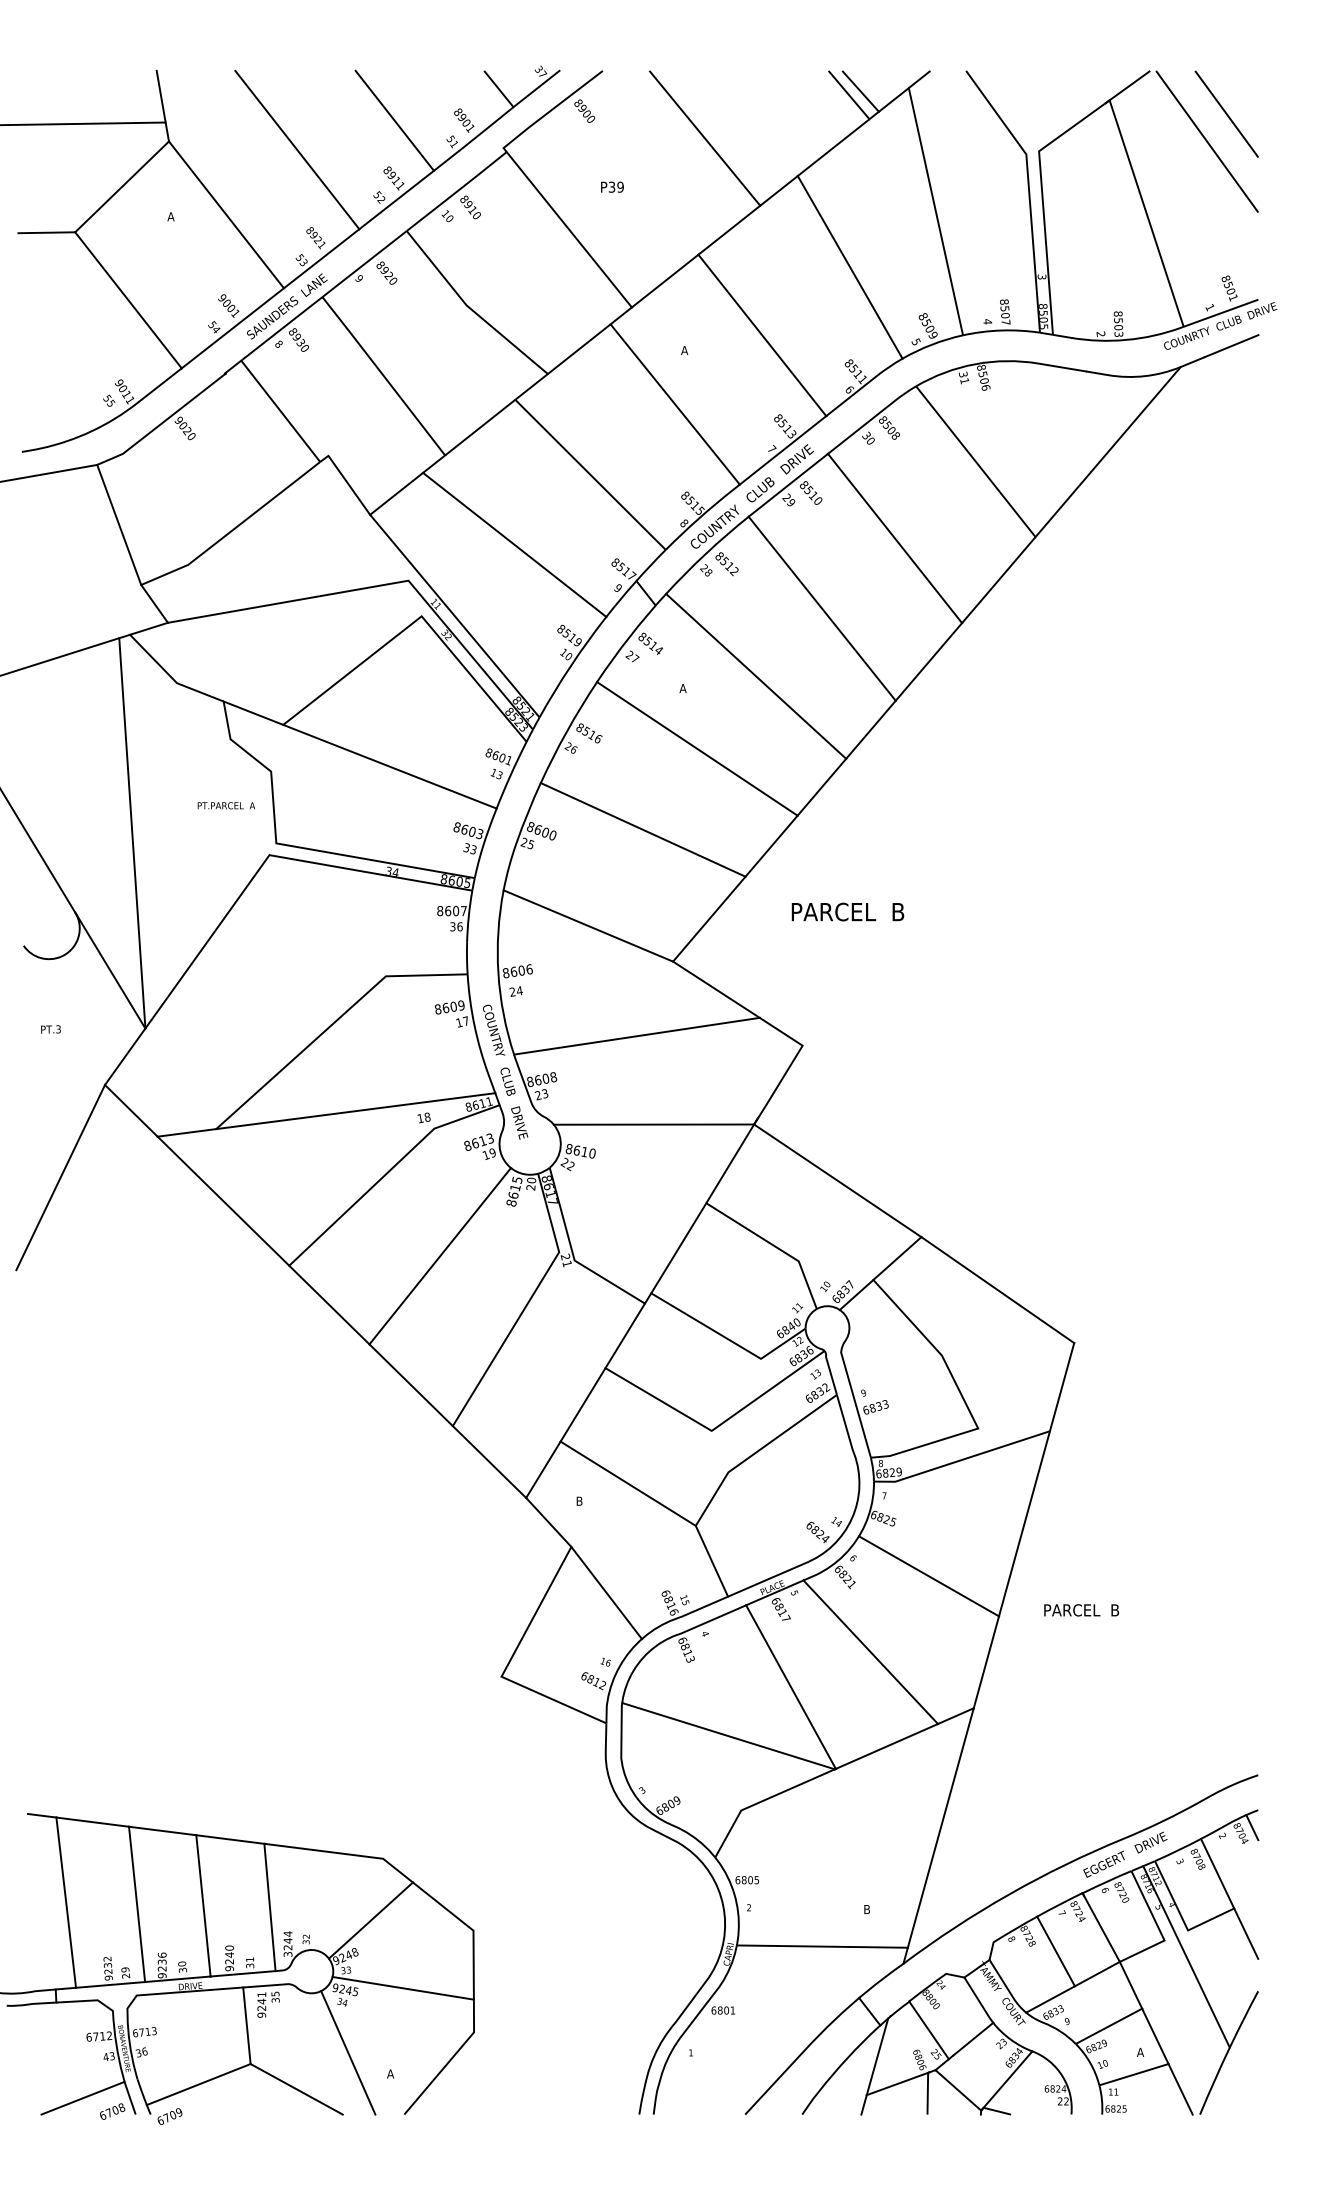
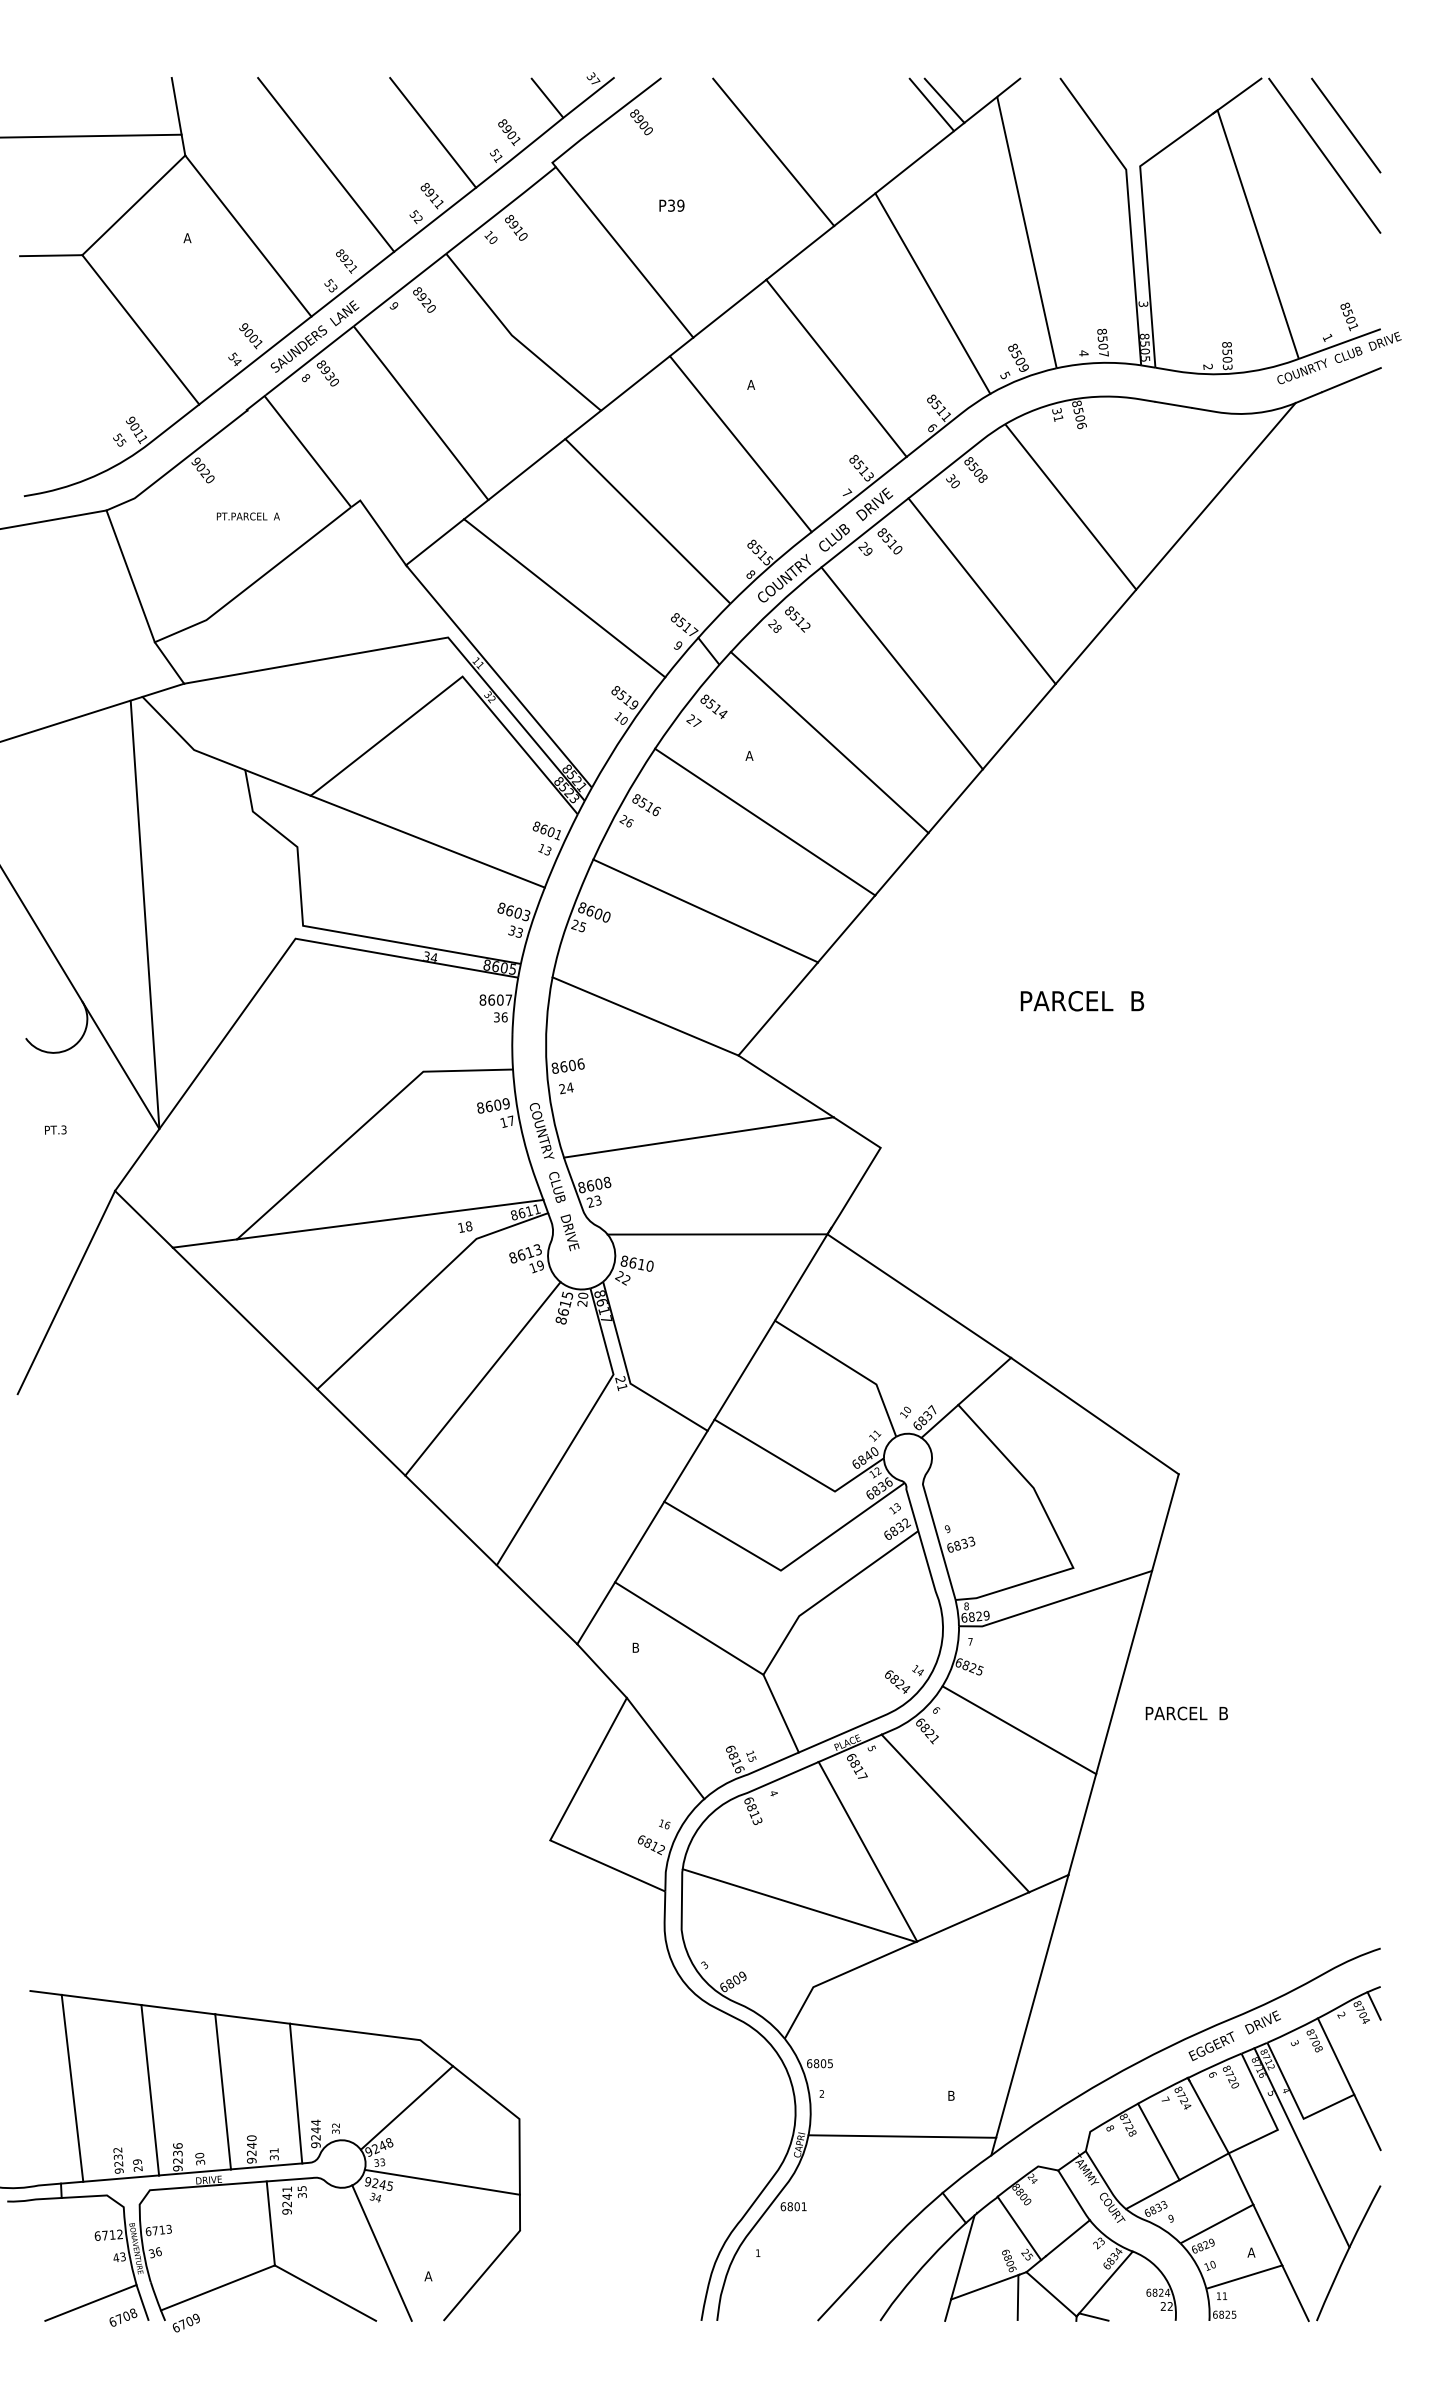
text: (226, 805) -> (248, 516), moved
text: (848, 912) -> (1082, 1001), moved
text: (1081, 1610) -> (1186, 1713), moved
text: (287, 1954) -> (315, 2145), 3244 -> 9244

